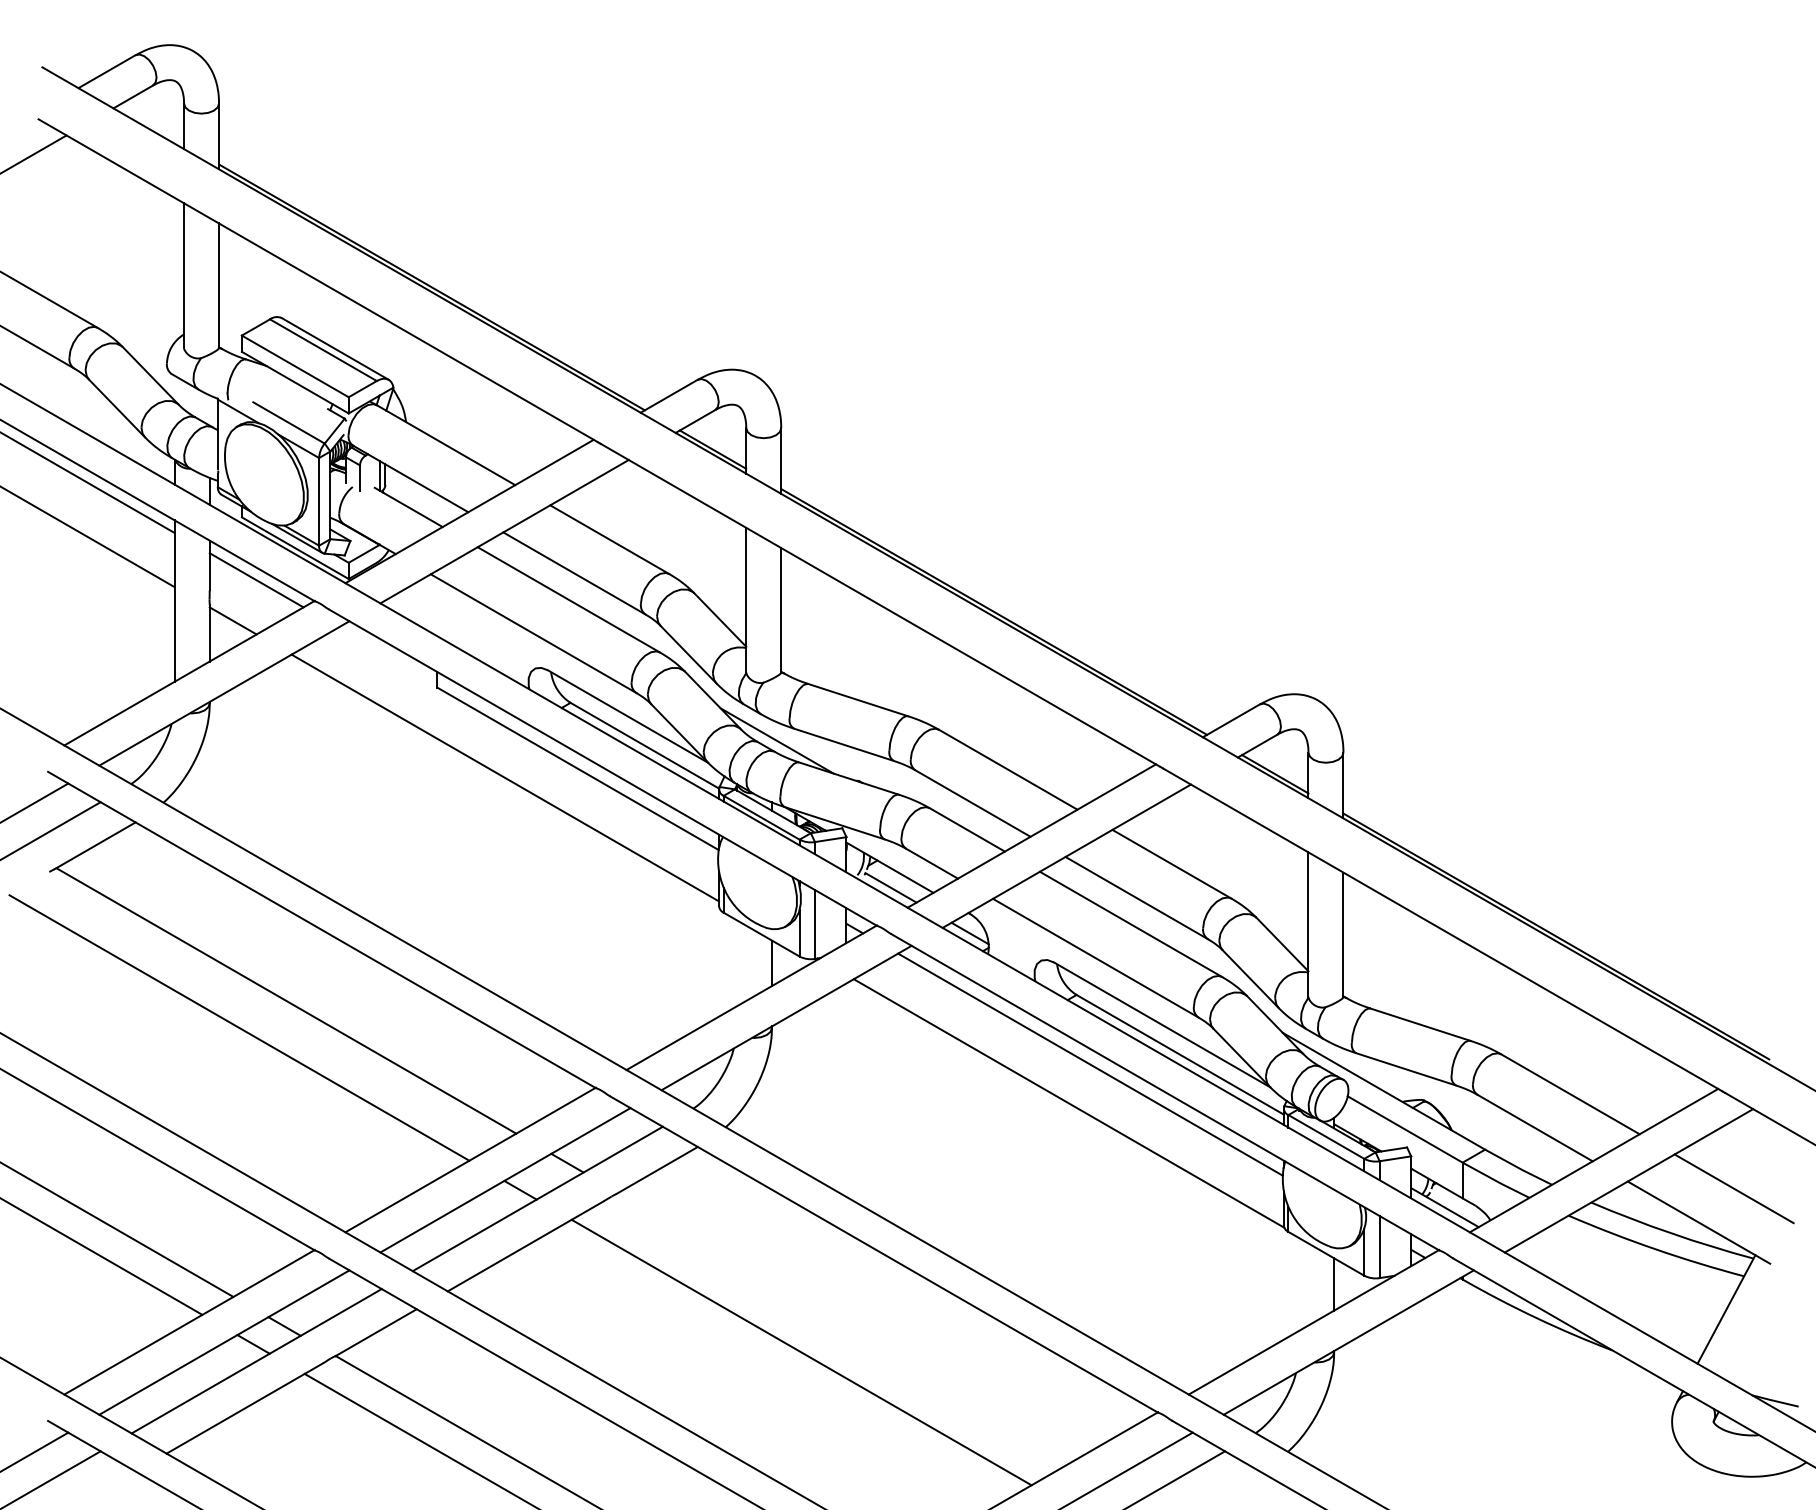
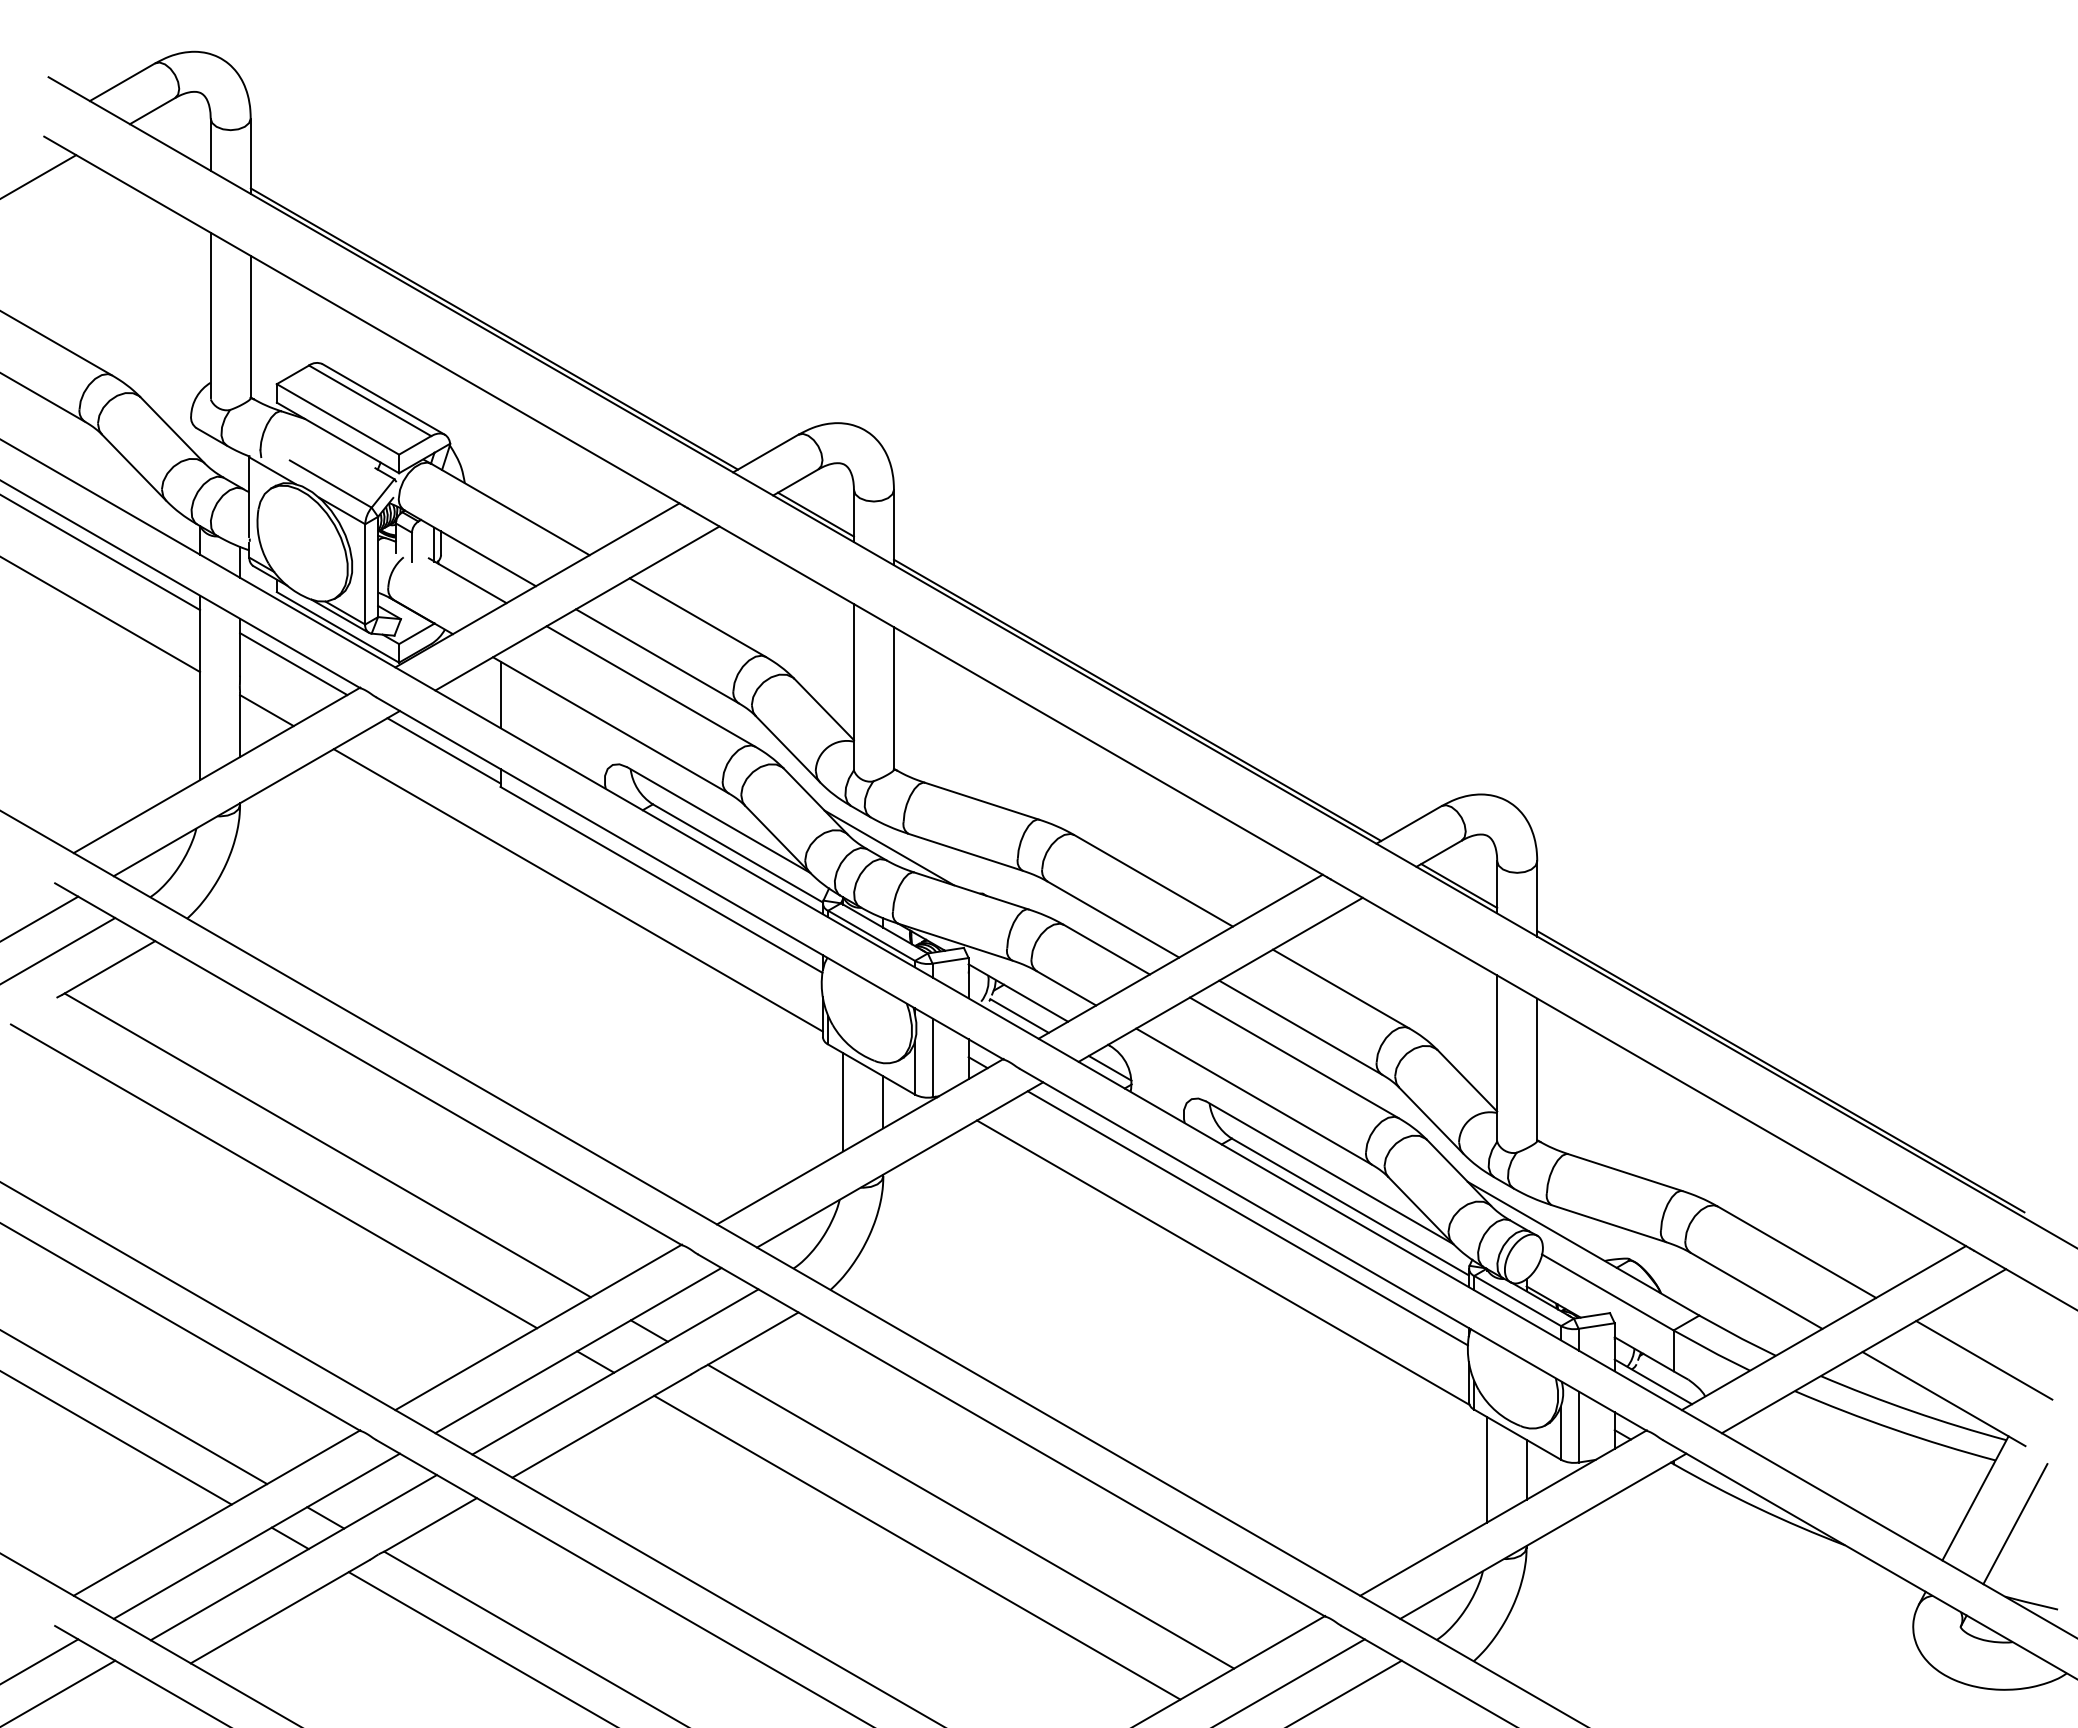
line: (437, 606) -> (500, 694), added
line: (387, 655) -> (443, 750), added
line: (737, 963) -> (843, 1102), added
line: (1299, 1284) -> (1486, 1469), added
line: (848, 1325) -> (970, 1516), added
line: (1761, 1332) -> (2015, 1524), added

